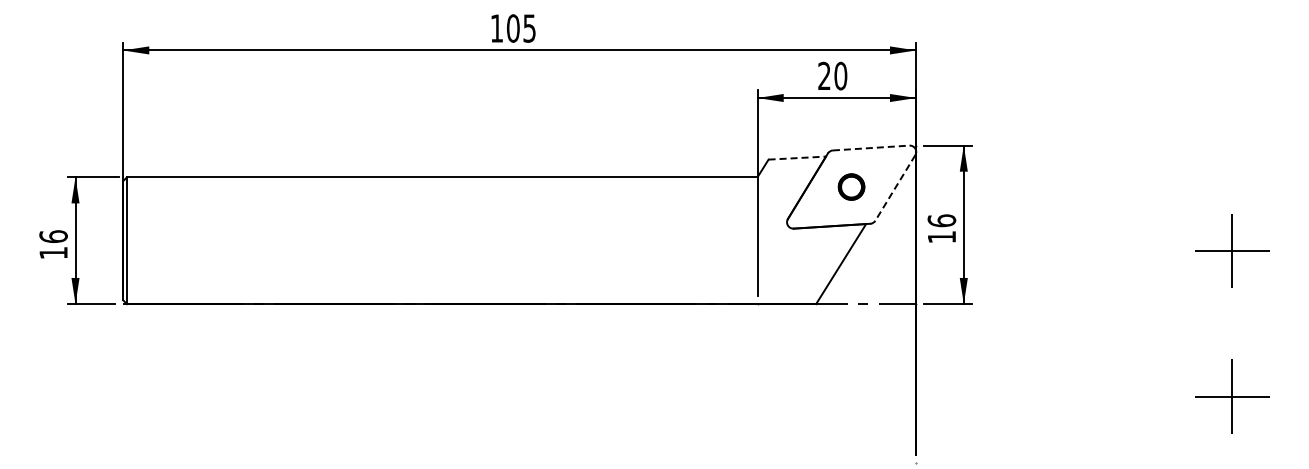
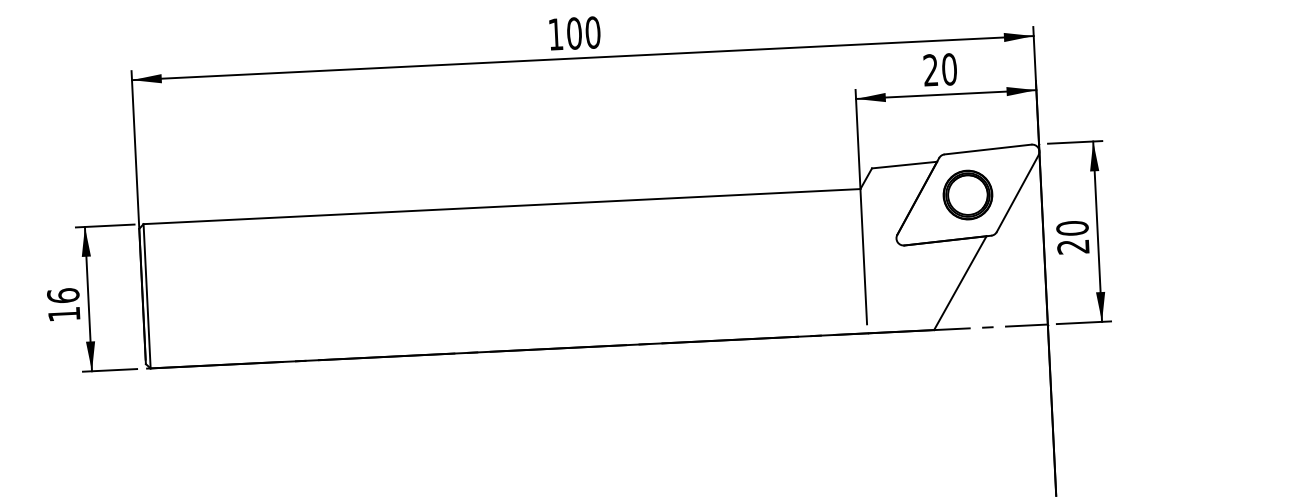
text: (529, 28) -> (592, 32), 105 -> 100
line: (871, 148) -> (988, 150), dashed -> solid
line: (797, 158) -> (904, 165), dashed -> solid
part: (851, 186) -> (967, 194), size x1.67
line: (895, 188) -> (1017, 194), dashed -> solid
text: (941, 228) -> (1072, 237), 16 -> 20

